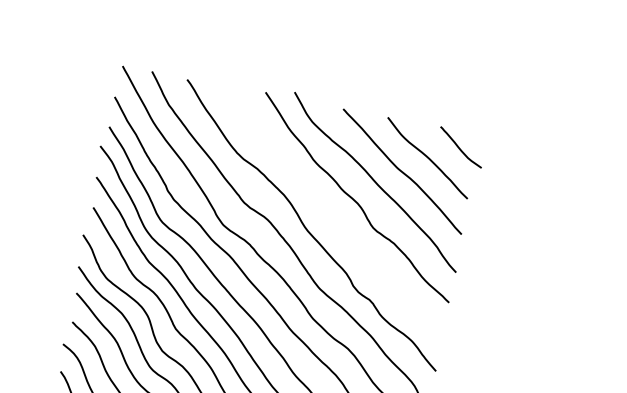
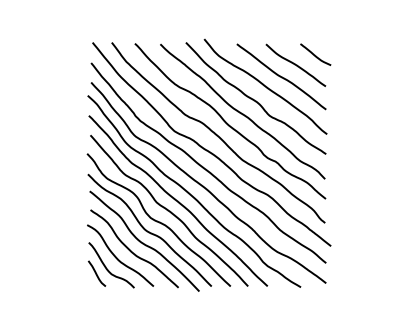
curve: (331, 215) -> (241, 112), added

